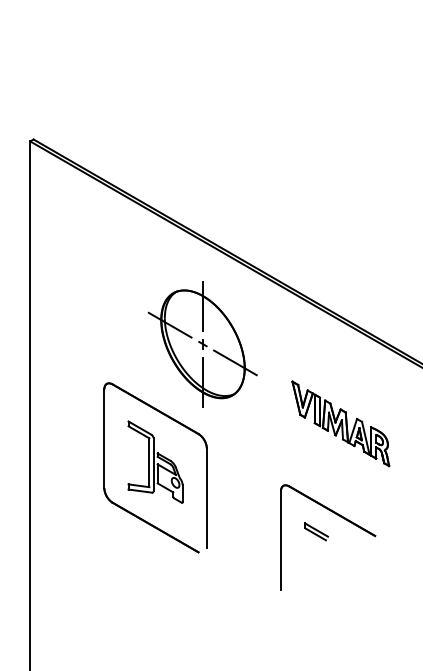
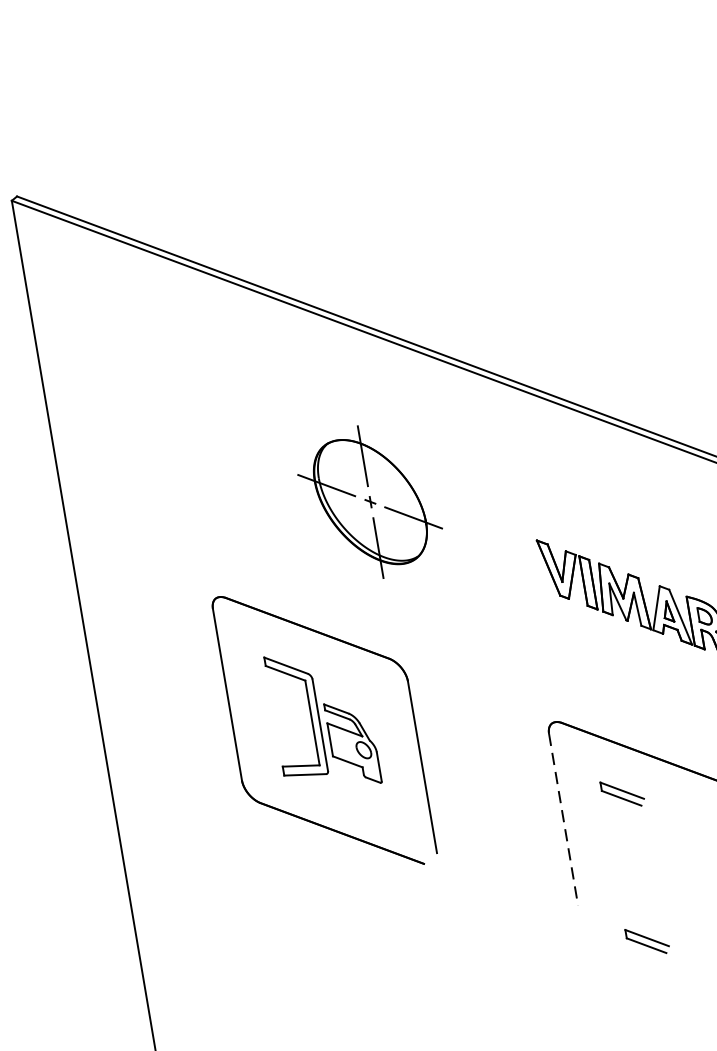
part: (202, 344) -> (369, 502), size x0.7
line: (280, 540) -> (562, 819), solid -> dashed
part: (316, 616) -> (647, 940), added

